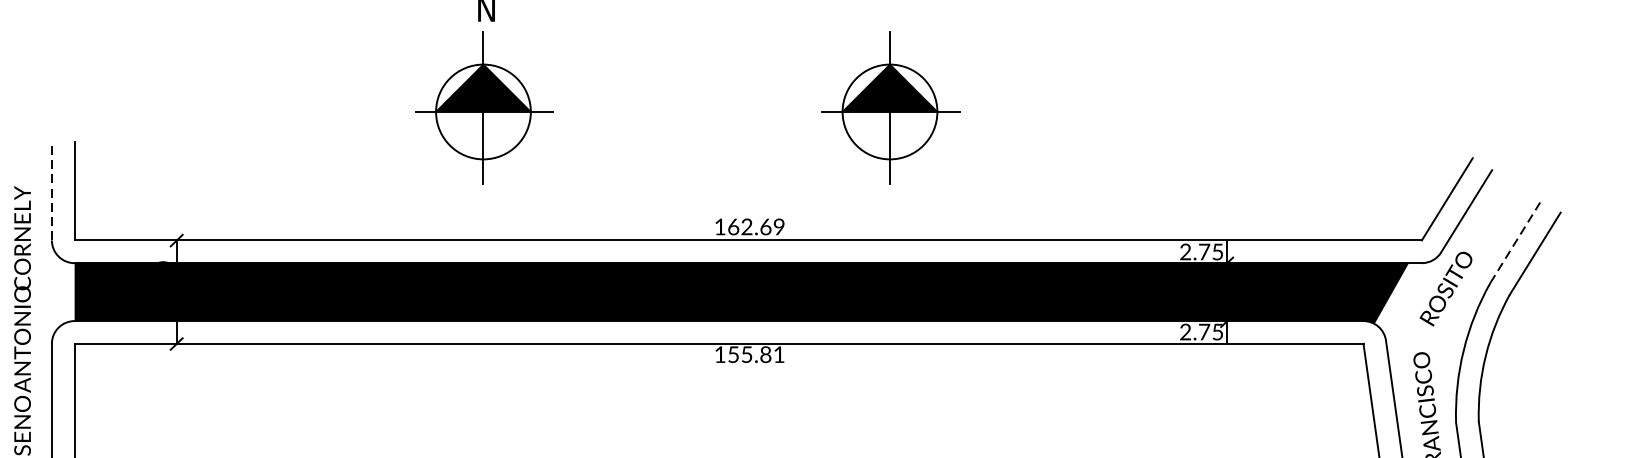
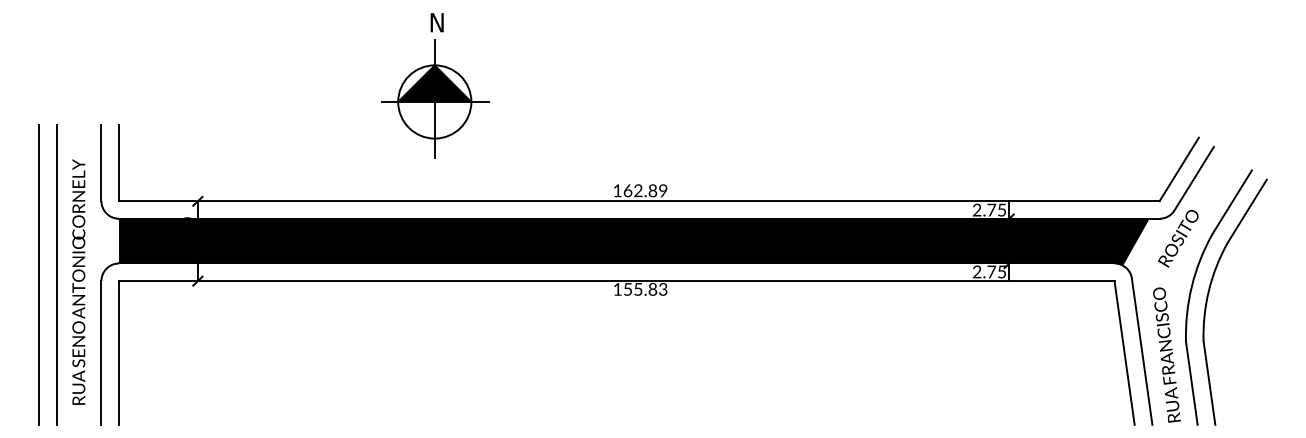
part: (890, 107) -> (749, 98), removed
line: (51, 190) -> (101, 162), dashed -> solid
text: (765, 226) -> (652, 190), 162.69 -> 162.89
line: (1516, 240) -> (1232, 201), dashed -> solid
text: (779, 354) -> (663, 289), 155.81 -> 155.83

